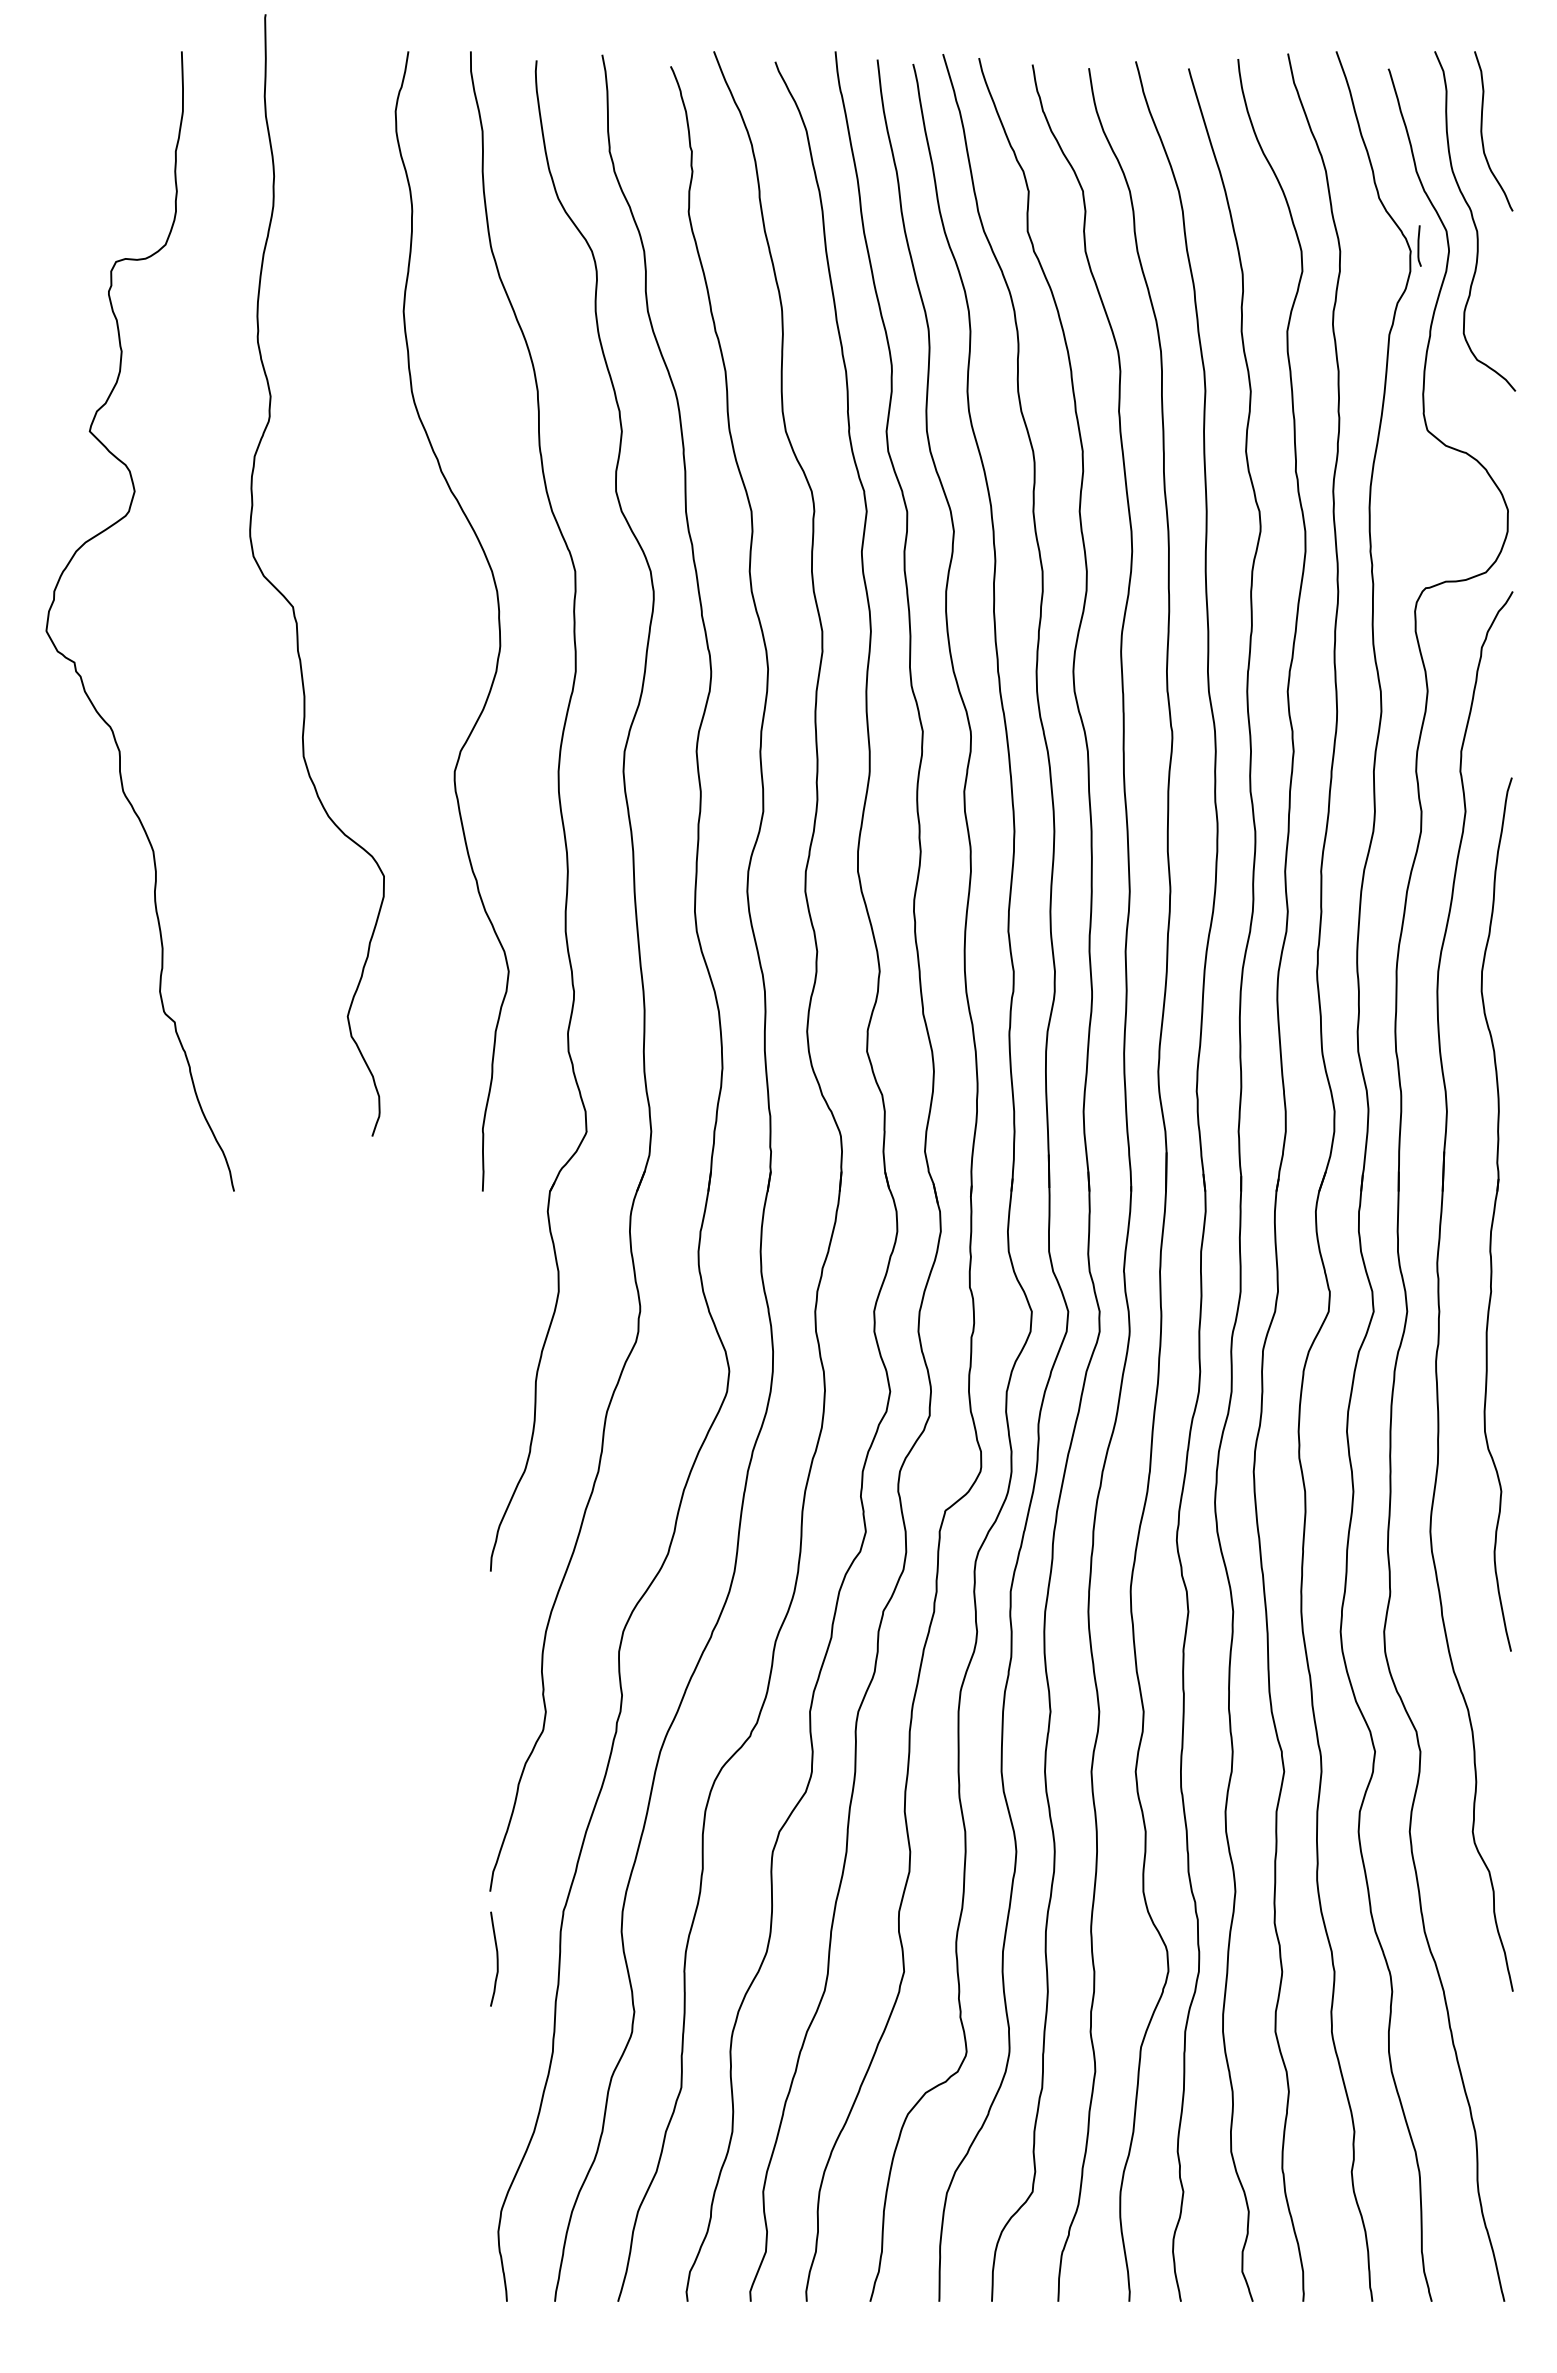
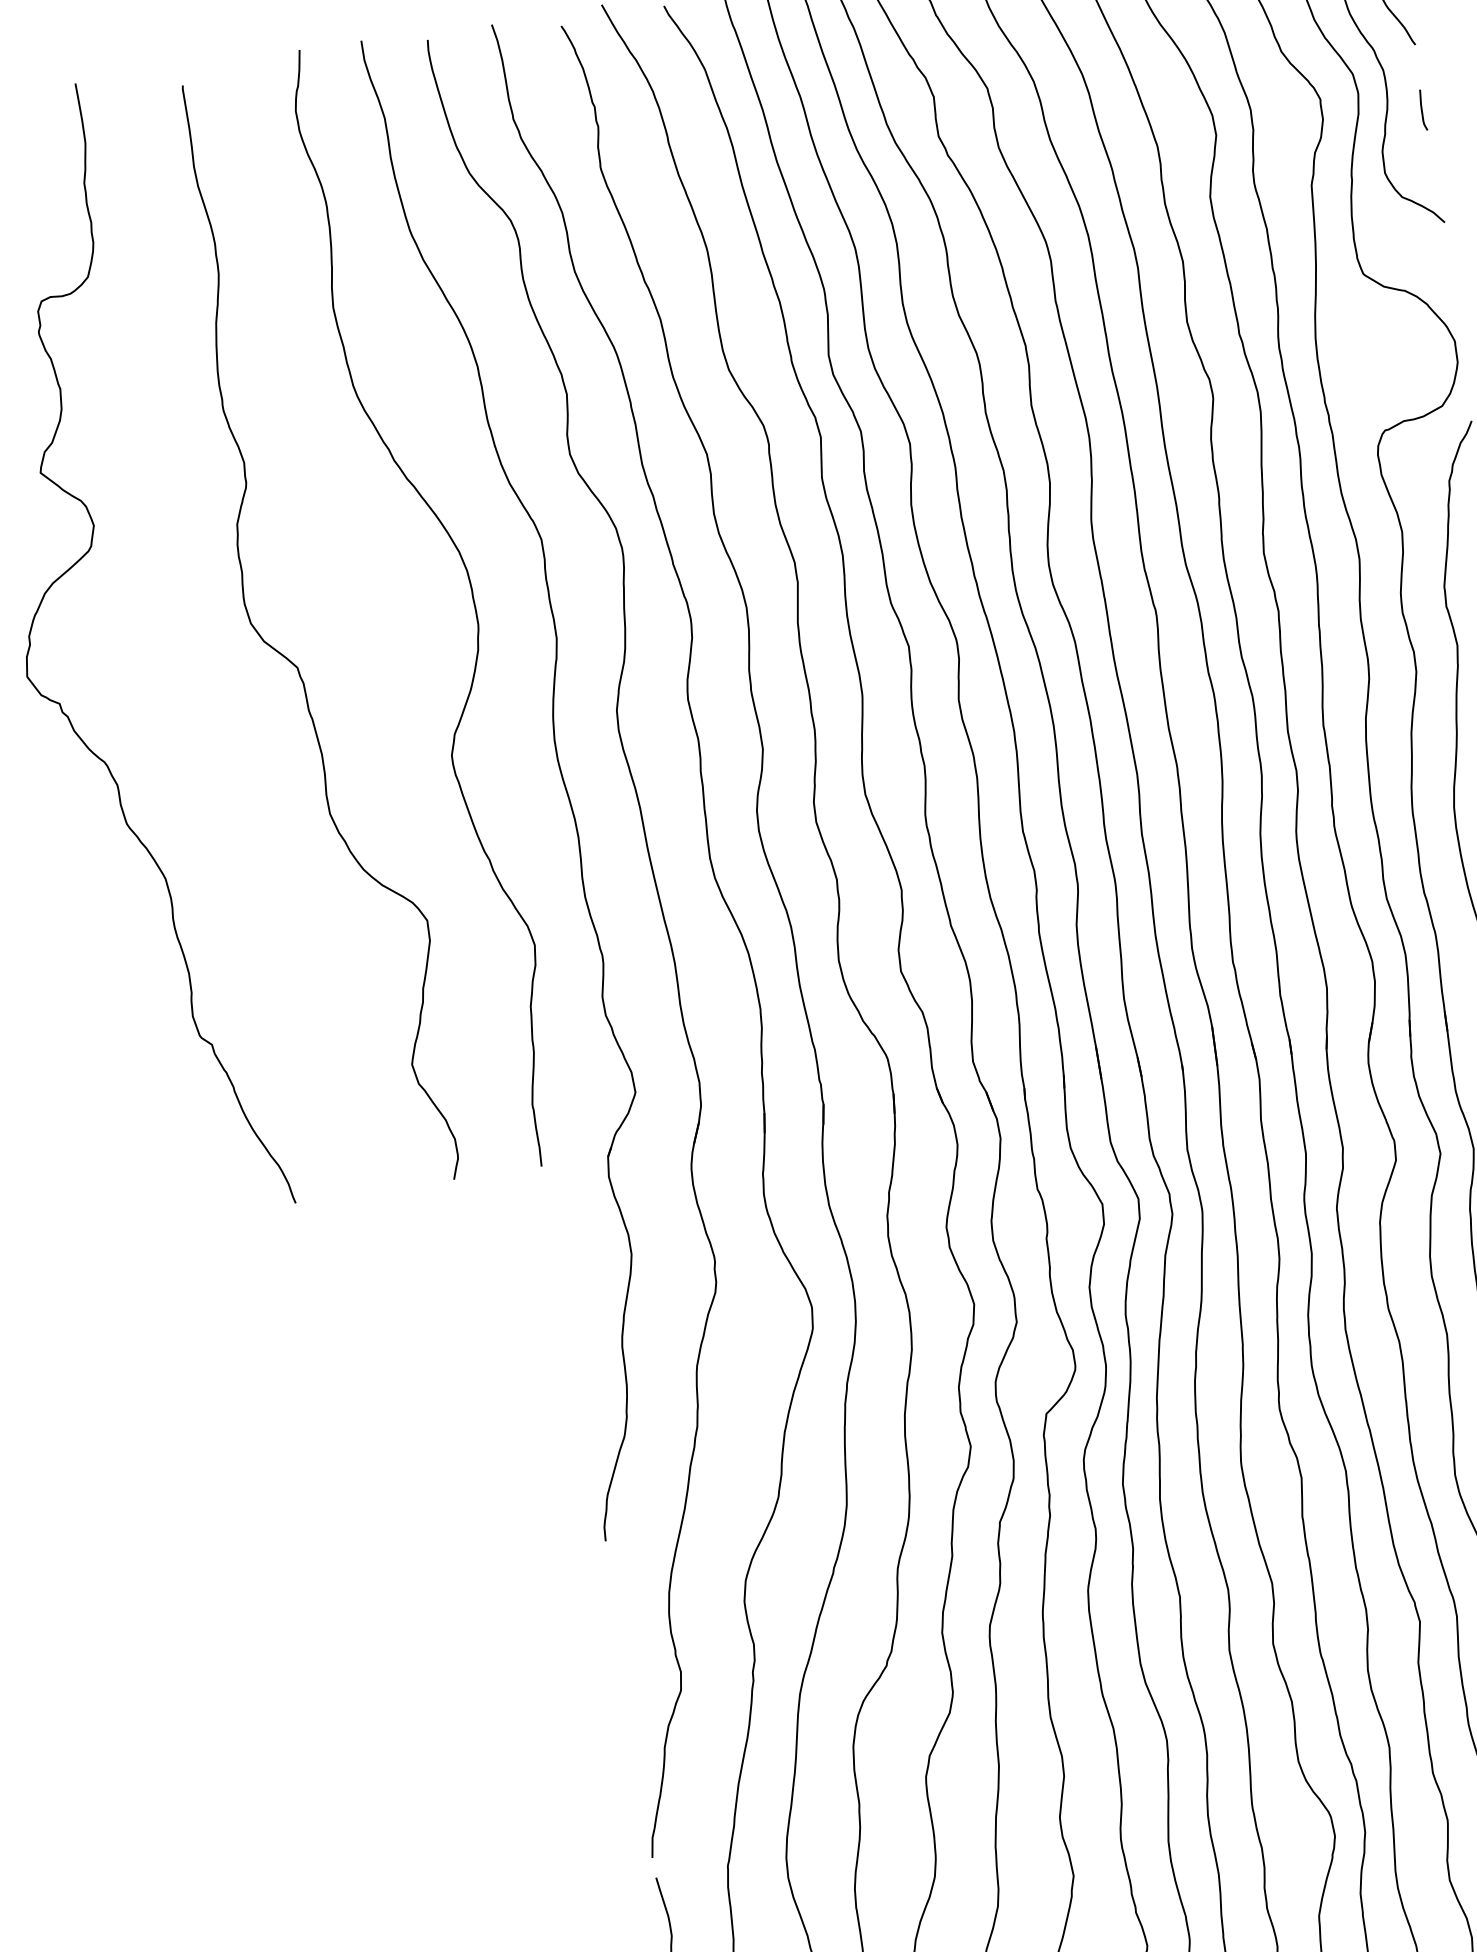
line: (1419, 245) -> (1422, 109), moved
curve: (286, 597) -> (289, 659), moved

